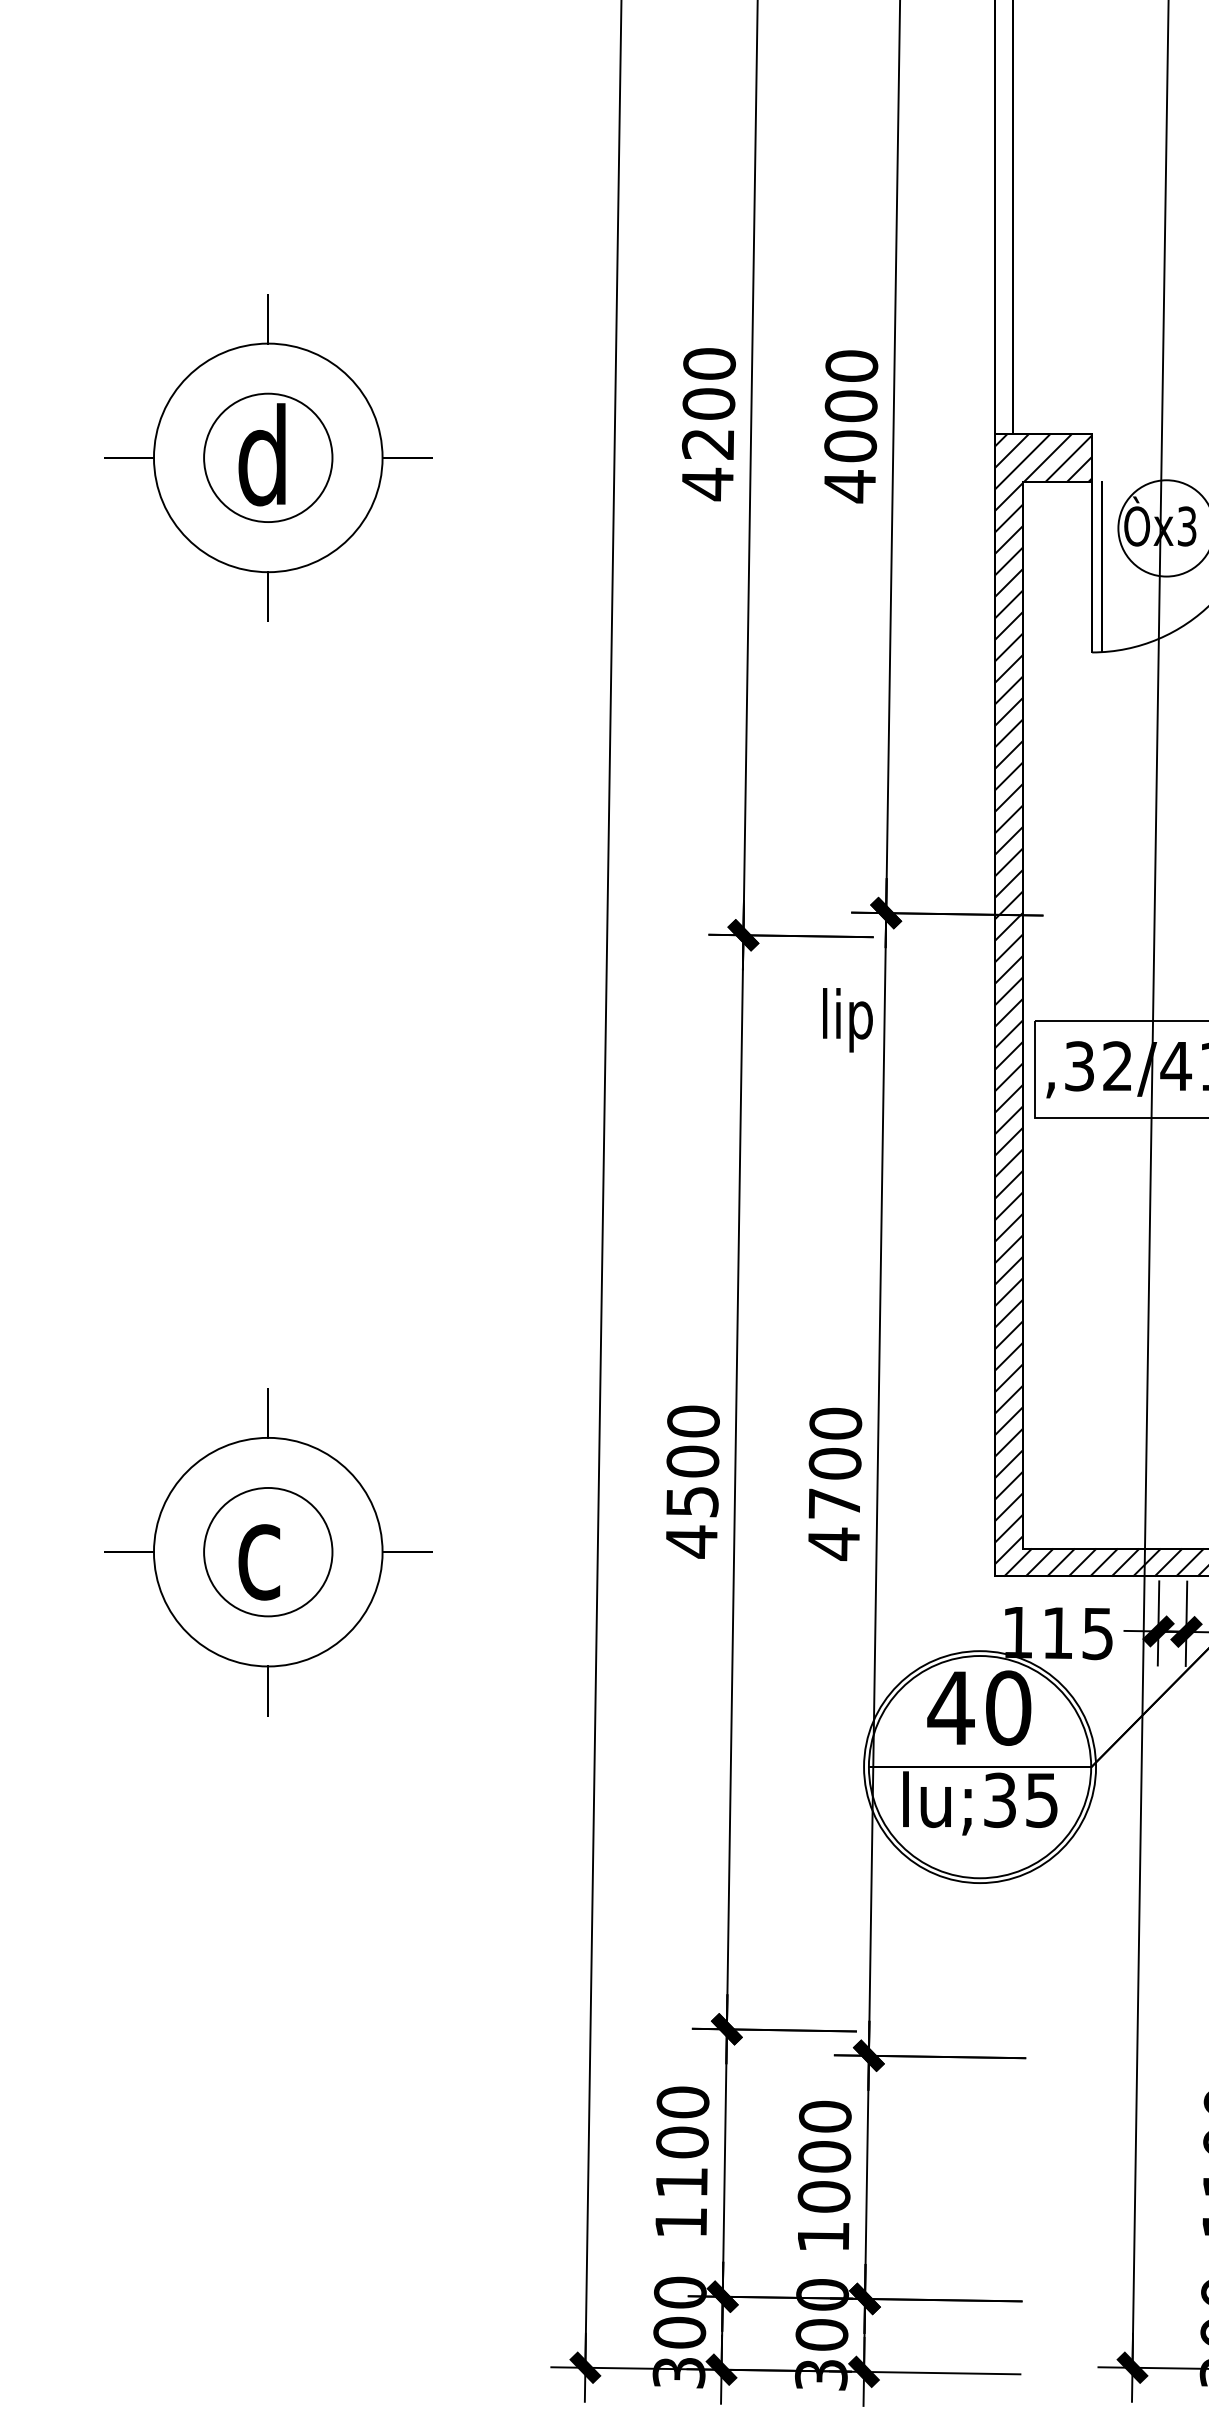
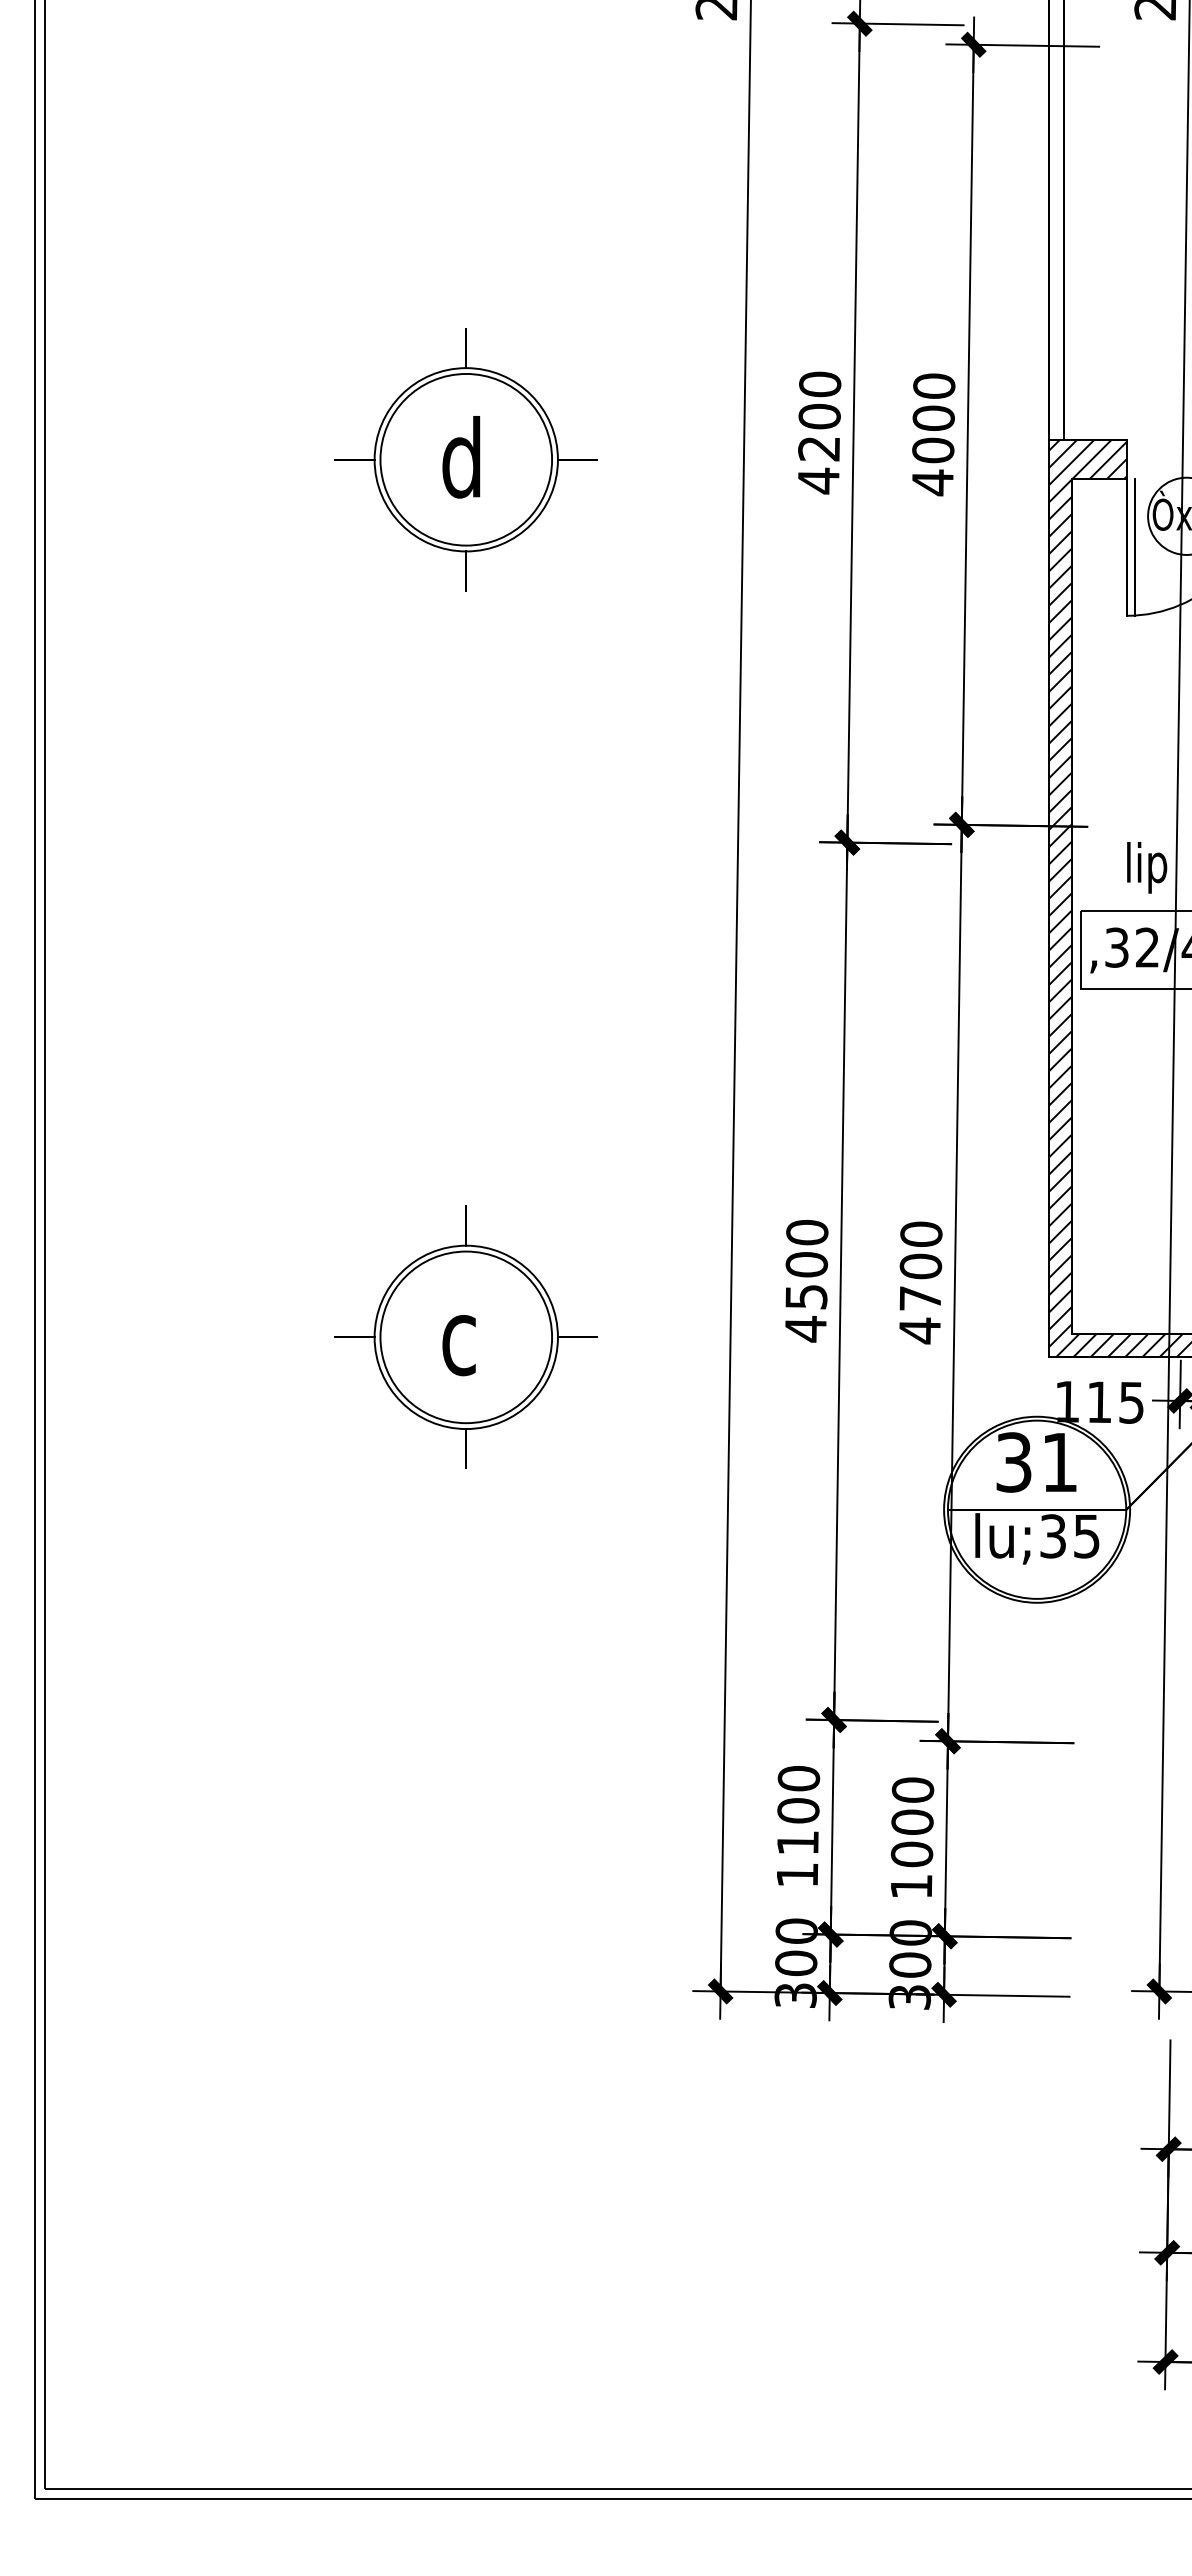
circle: (268, 457) -> (466, 459), size x1.67
text: (848, 1019) -> (1147, 867), moved
circle: (268, 1552) -> (466, 1337), size x1.67
text: (979, 1708) -> (1036, 1462), 40 -> 31

